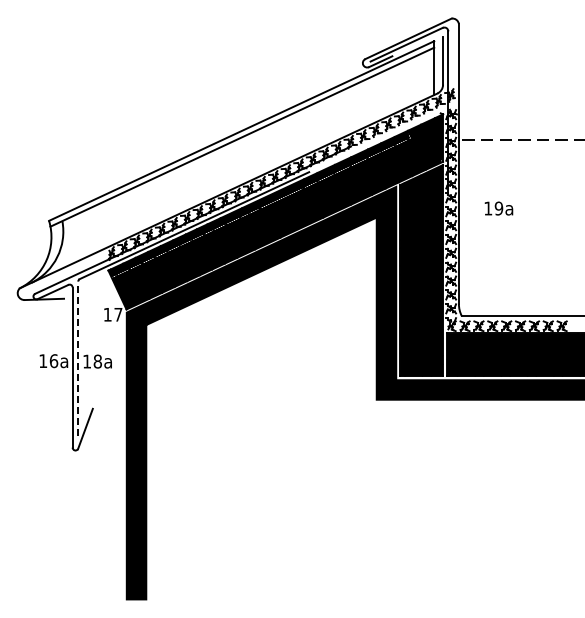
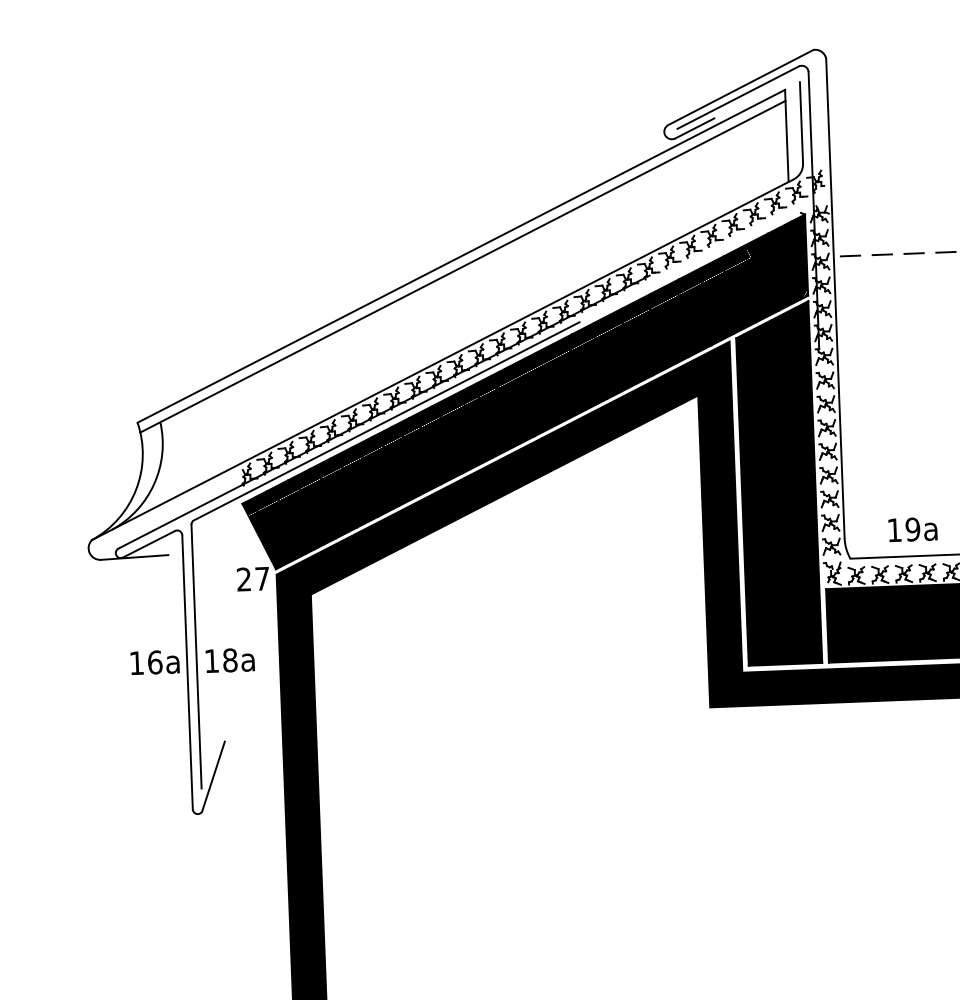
text: (498, 208) -> (912, 529), moved
text: (107, 314) -> (243, 579), 17 -> 27
line: (78, 358) -> (196, 656), dashed -> solid

